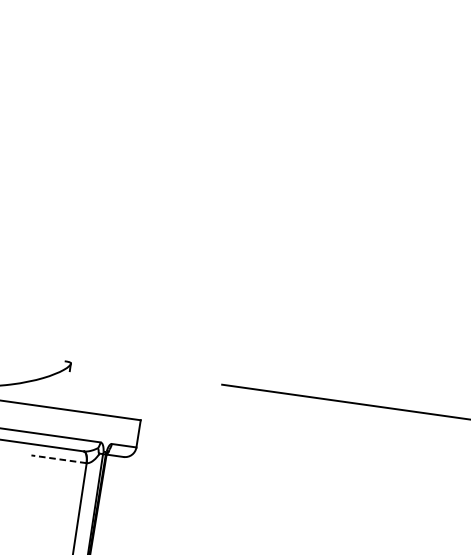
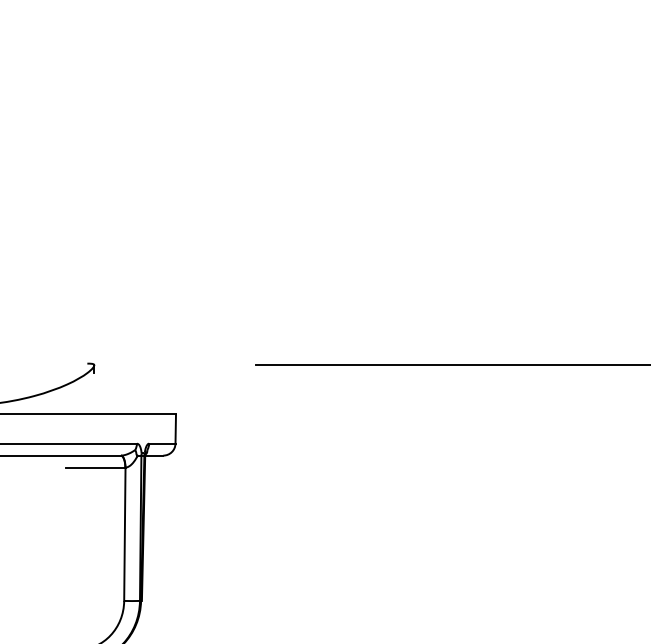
line: (58, 459) -> (95, 467), dashed -> solid

